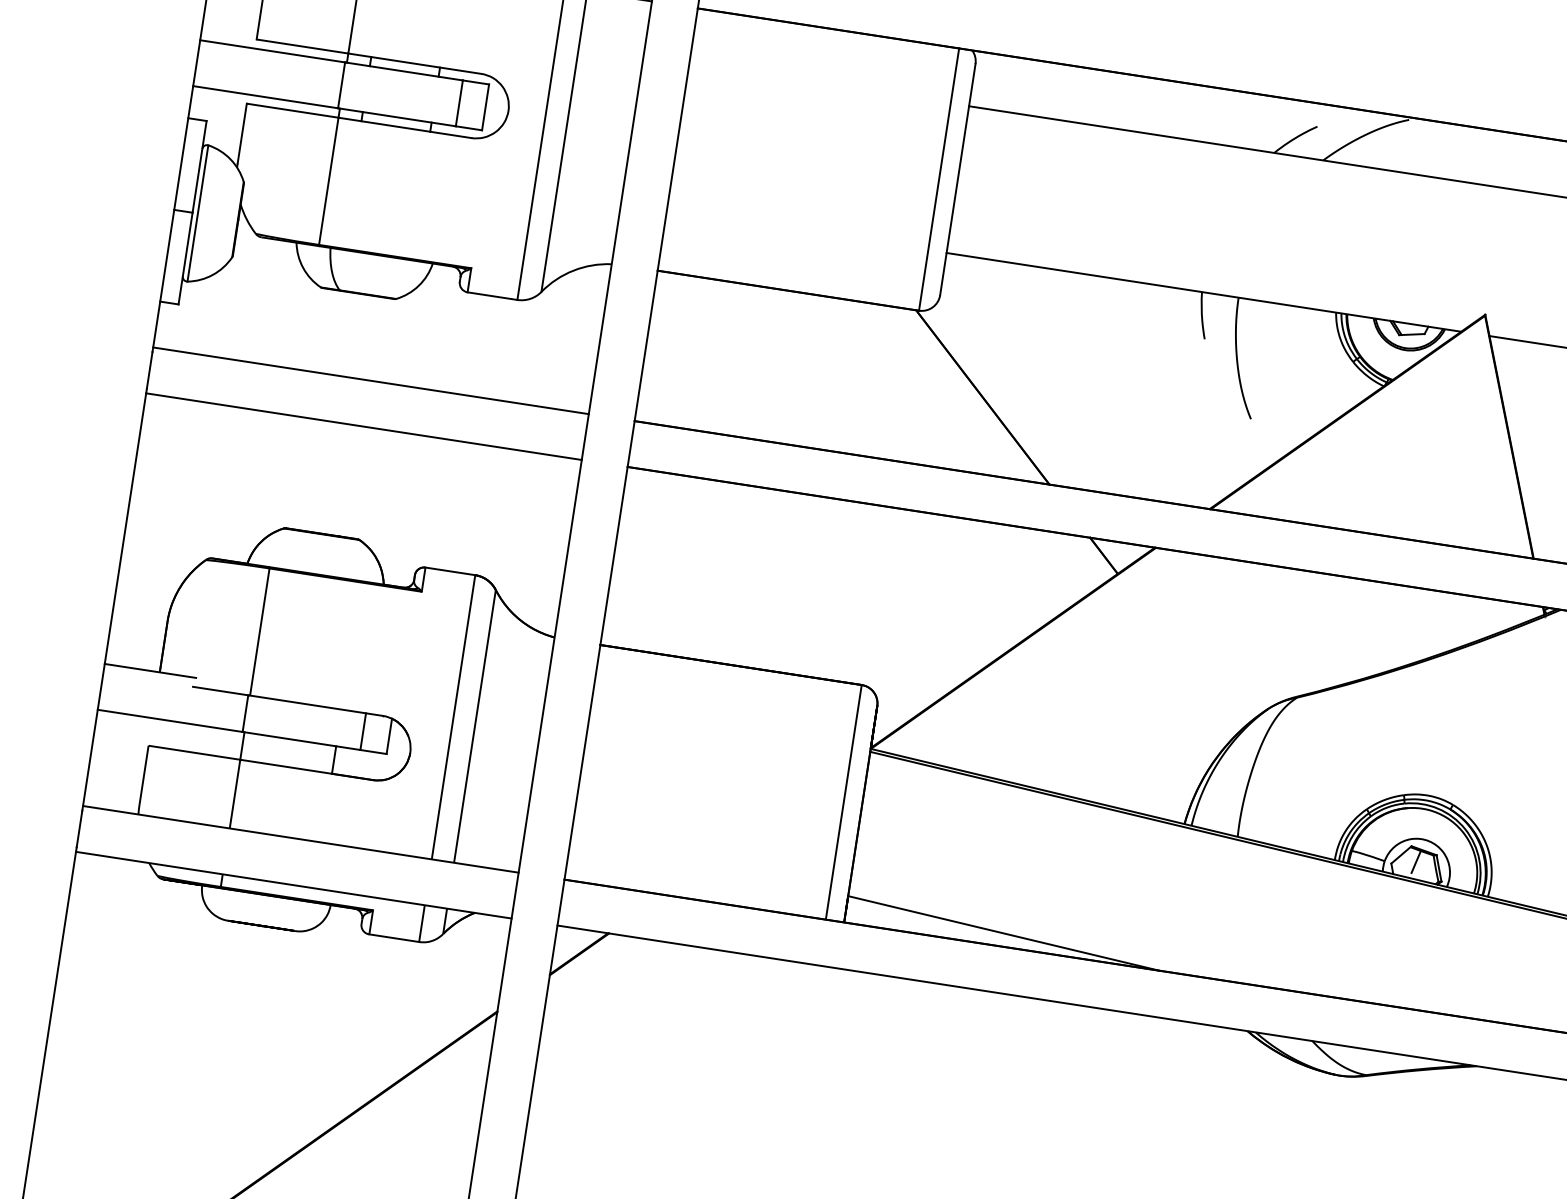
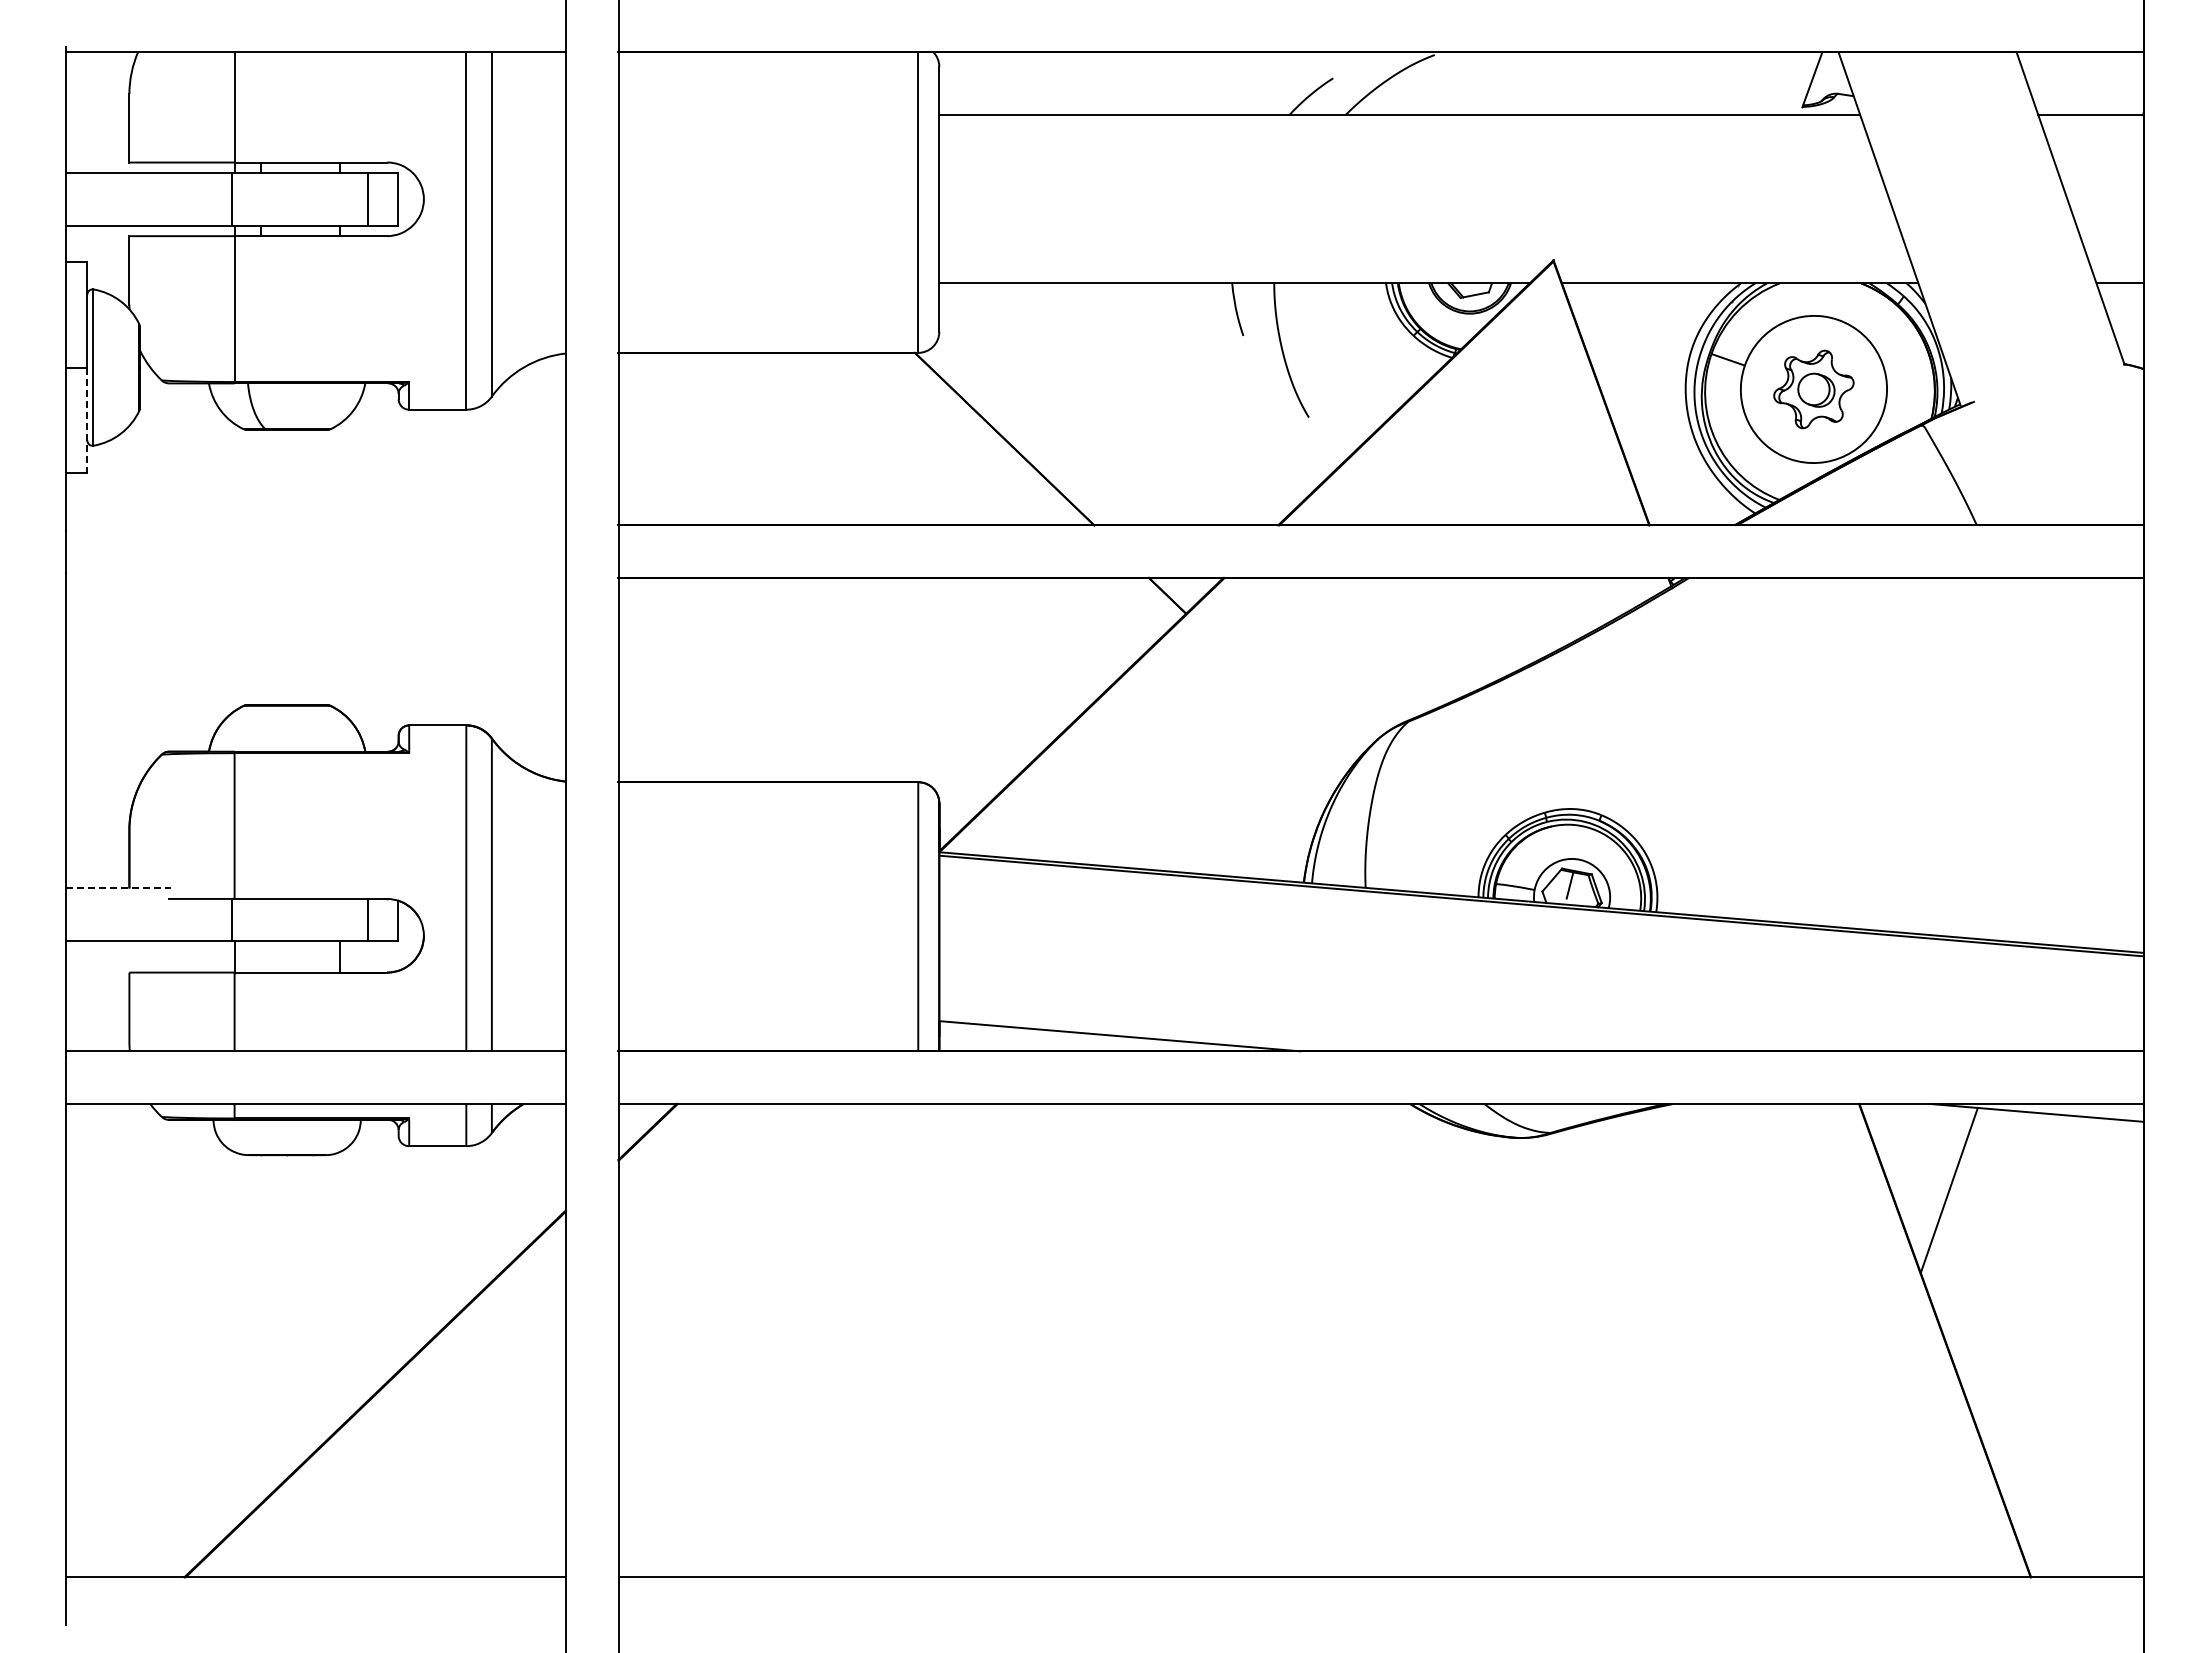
line: (185, 258) -> (87, 420), solid -> dashed
line: (370, 380) -> (315, 525), removed
line: (363, 426) -> (315, 578), removed
line: (151, 671) -> (119, 888), solid -> dashed

